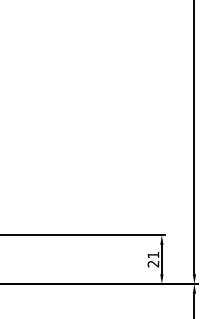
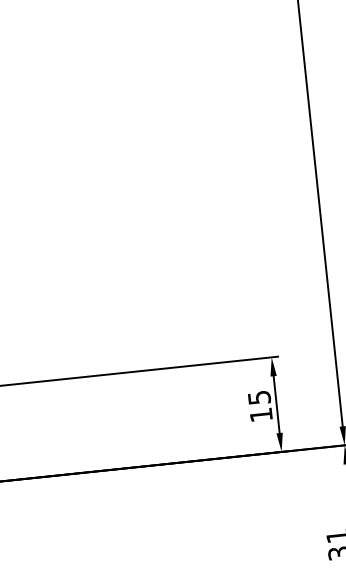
text: (153, 259) -> (260, 406), 21 -> 15

